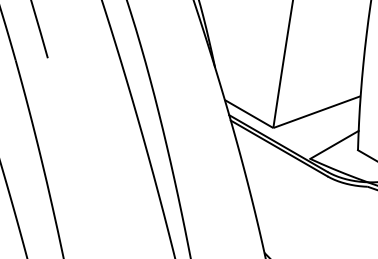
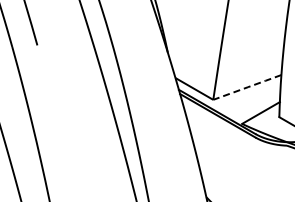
line: (318, 112) -> (248, 87), solid -> dashed

